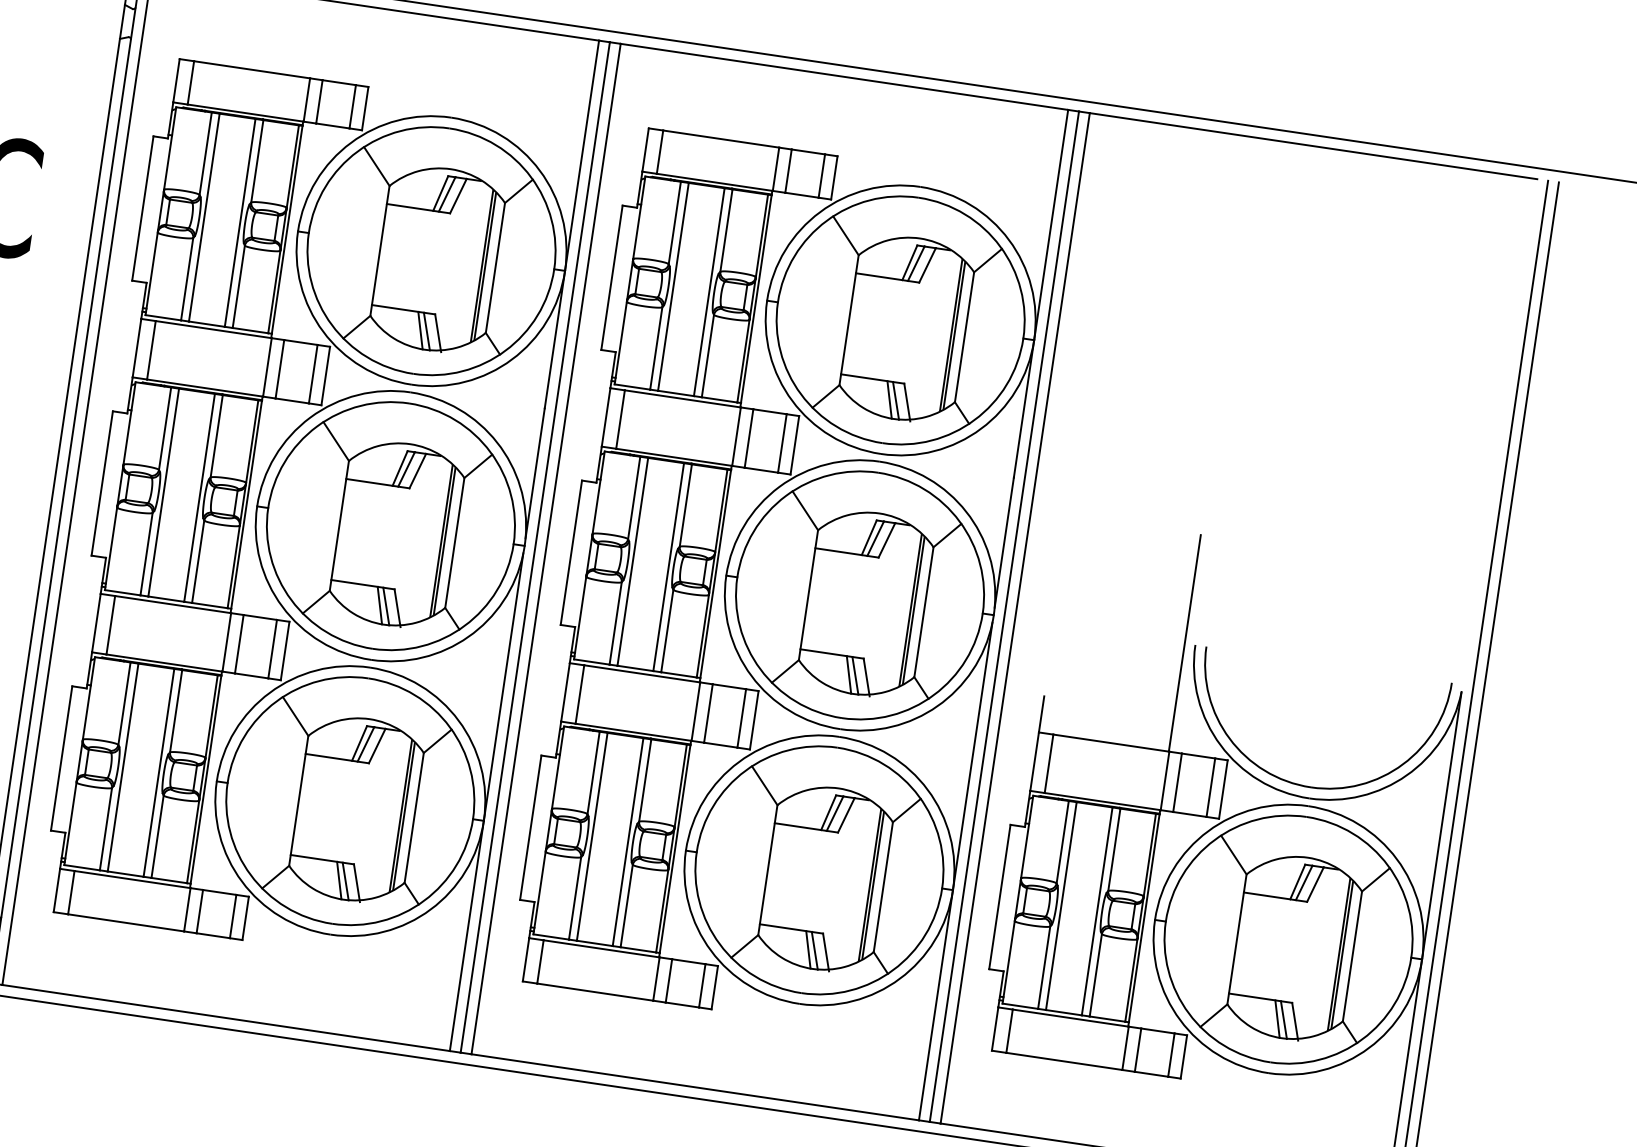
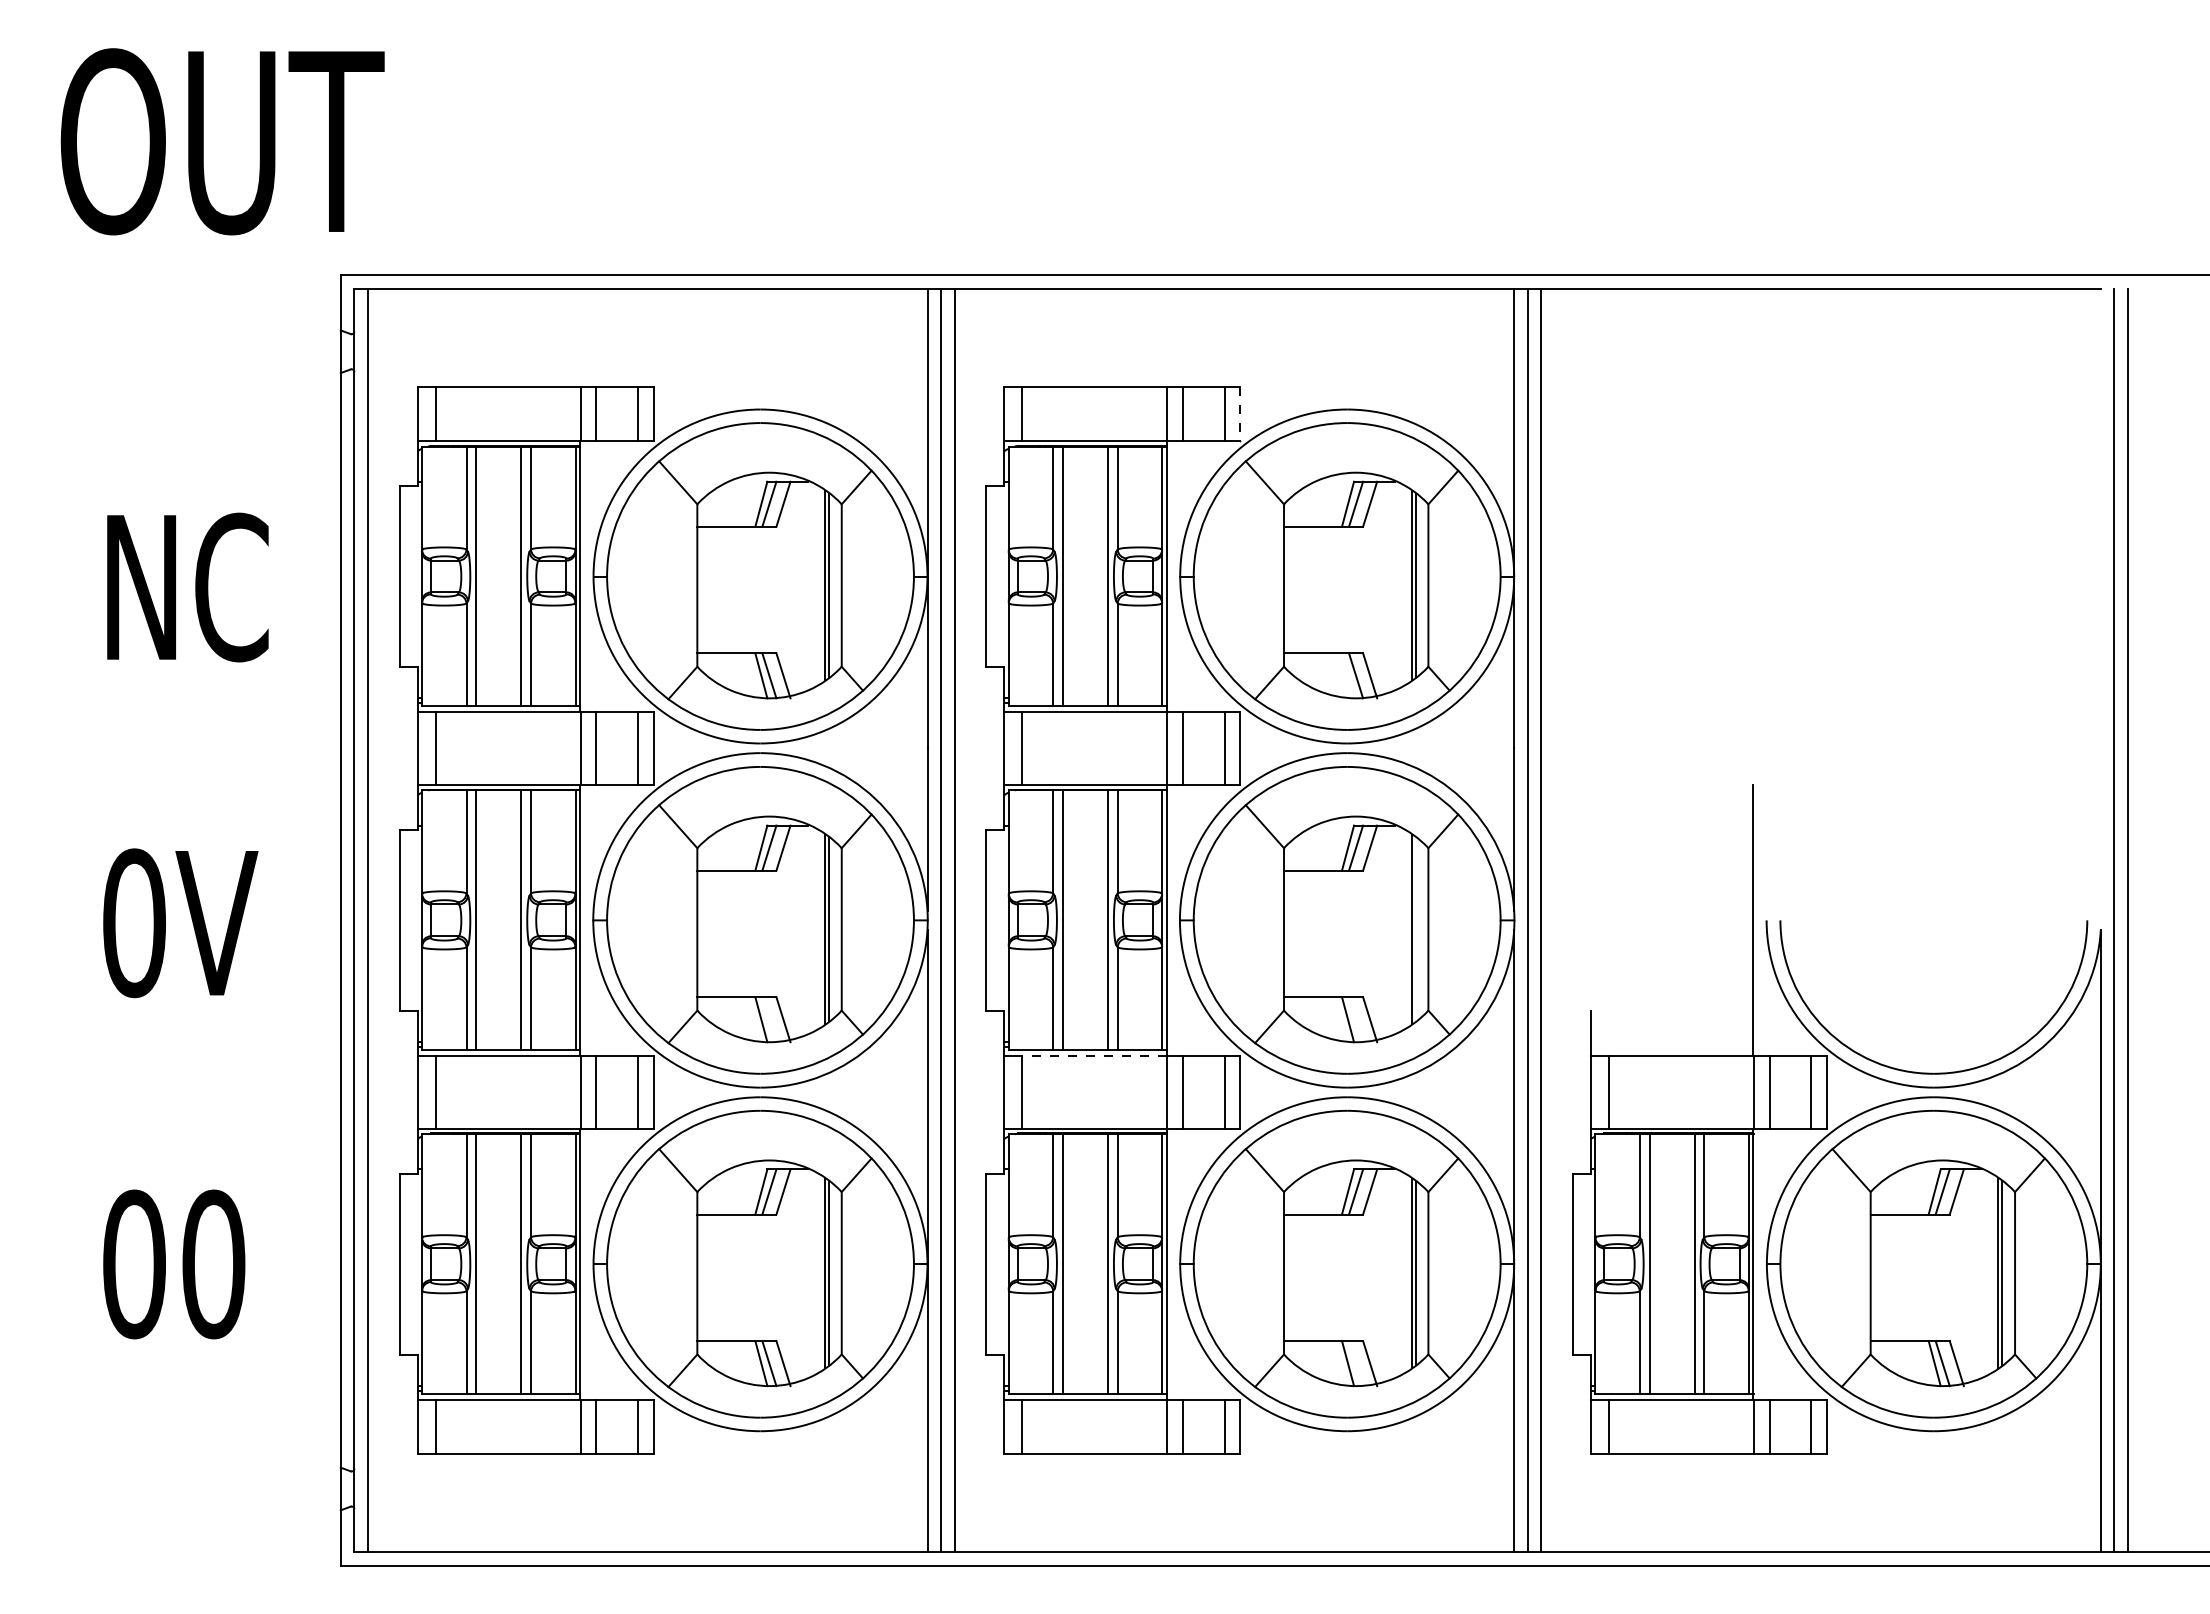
line: (834, 178) -> (1240, 414), solid -> dashed
line: (889, 399) -> (1347, 675), removed
line: (386, 606) -> (769, 1019), removed
line: (913, 610) -> (1415, 929), removed
line: (642, 673) -> (1094, 1055), solid -> dashed
line: (855, 675) -> (1355, 1019), removed
line: (814, 950) -> (1355, 1363), removed

